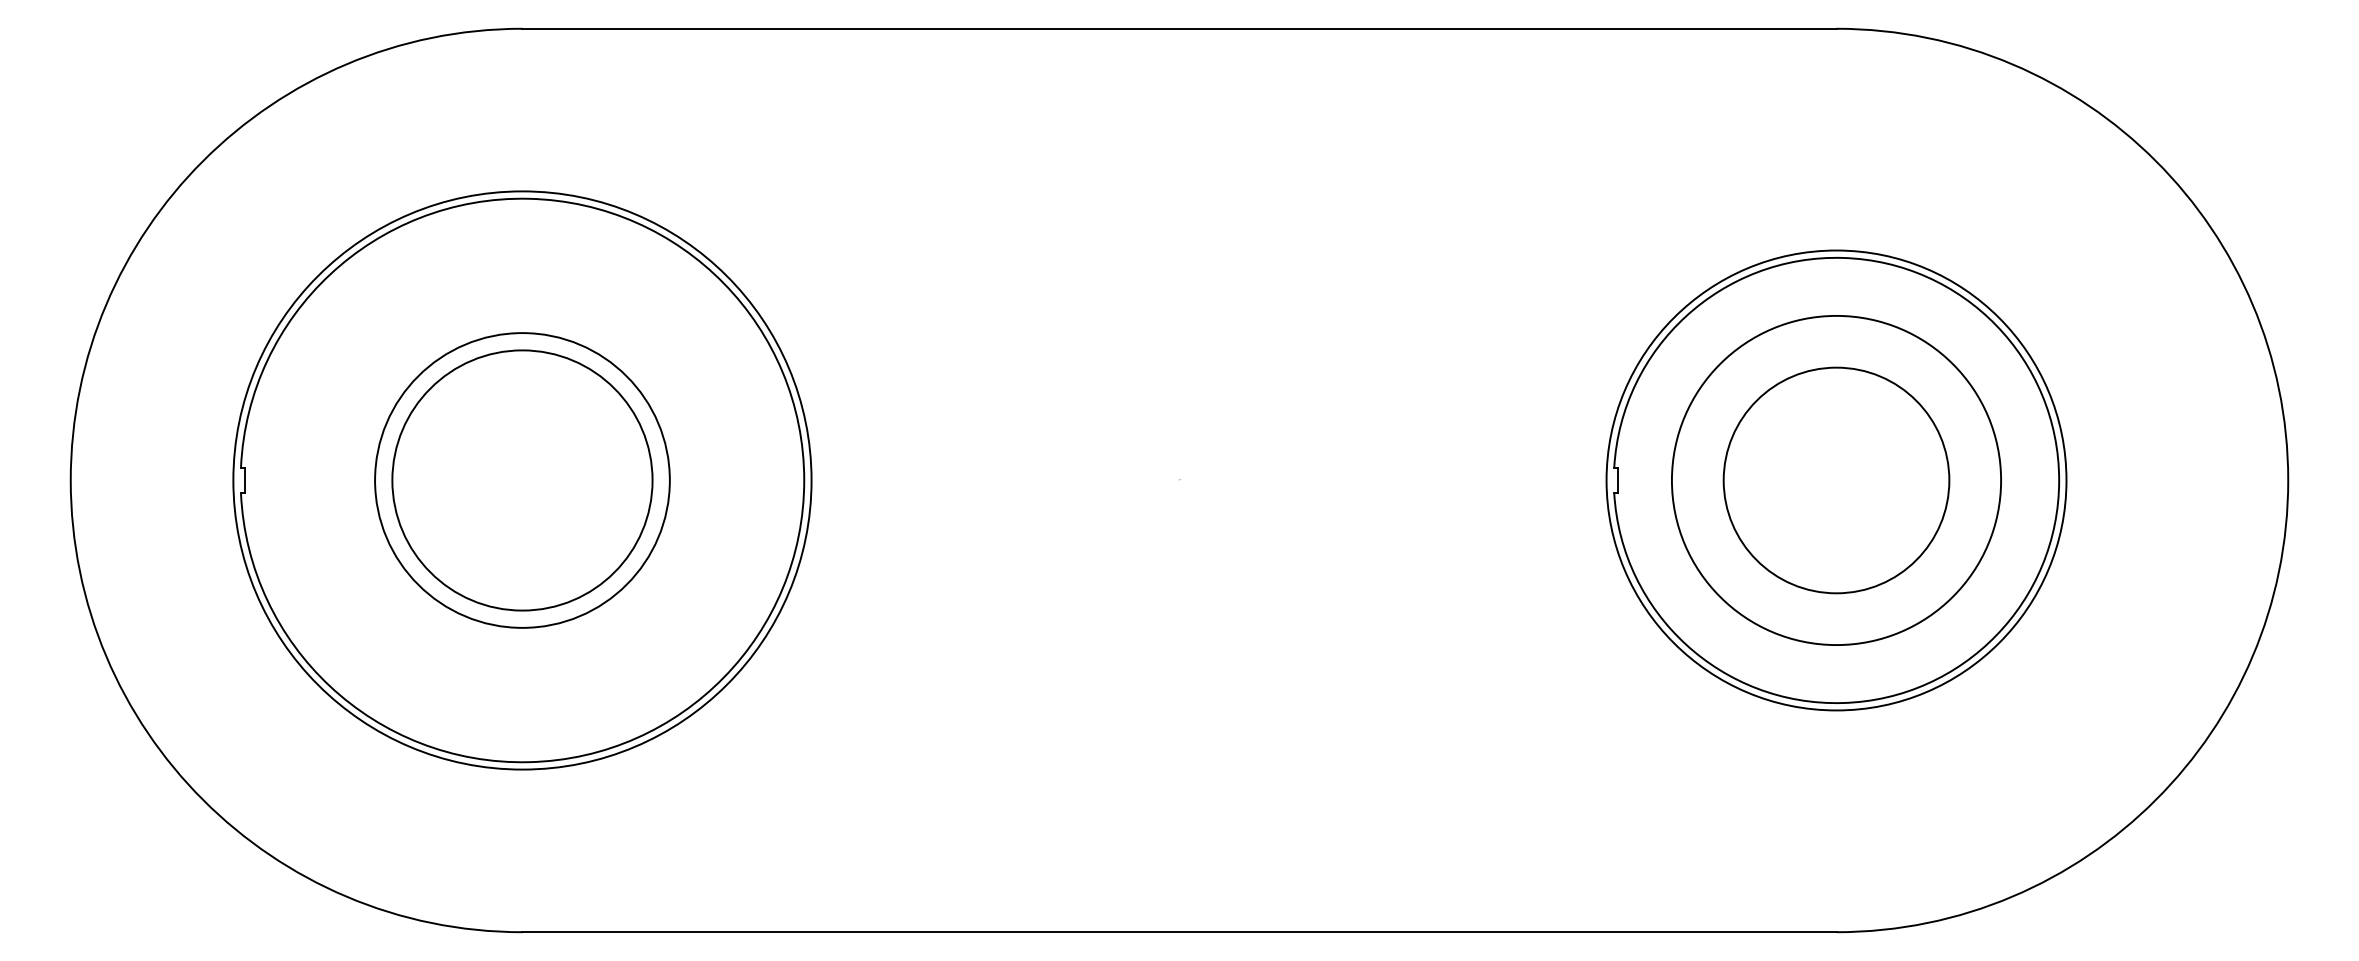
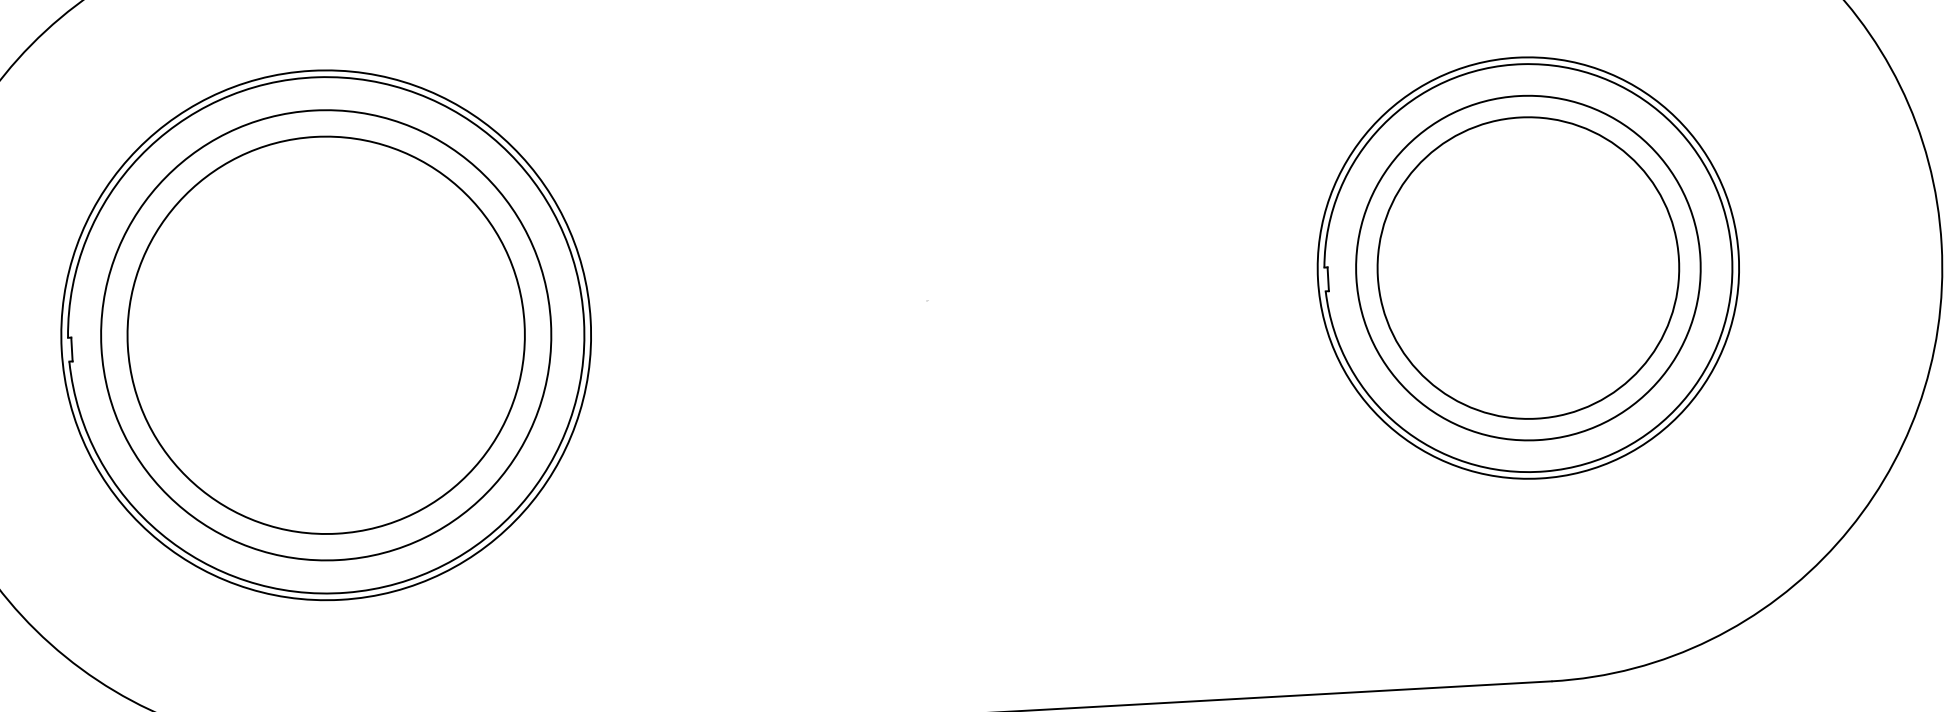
circle: (522, 480) -> (326, 335), size x1.67
circle: (522, 480) -> (326, 335), size x1.67
circle: (1836, 480) -> (1528, 268), size x1.67

